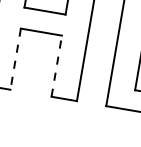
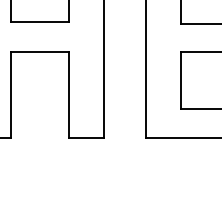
line: (15, 59) -> (11, 94), dashed -> solid
line: (56, 65) -> (68, 94), dashed -> solid

